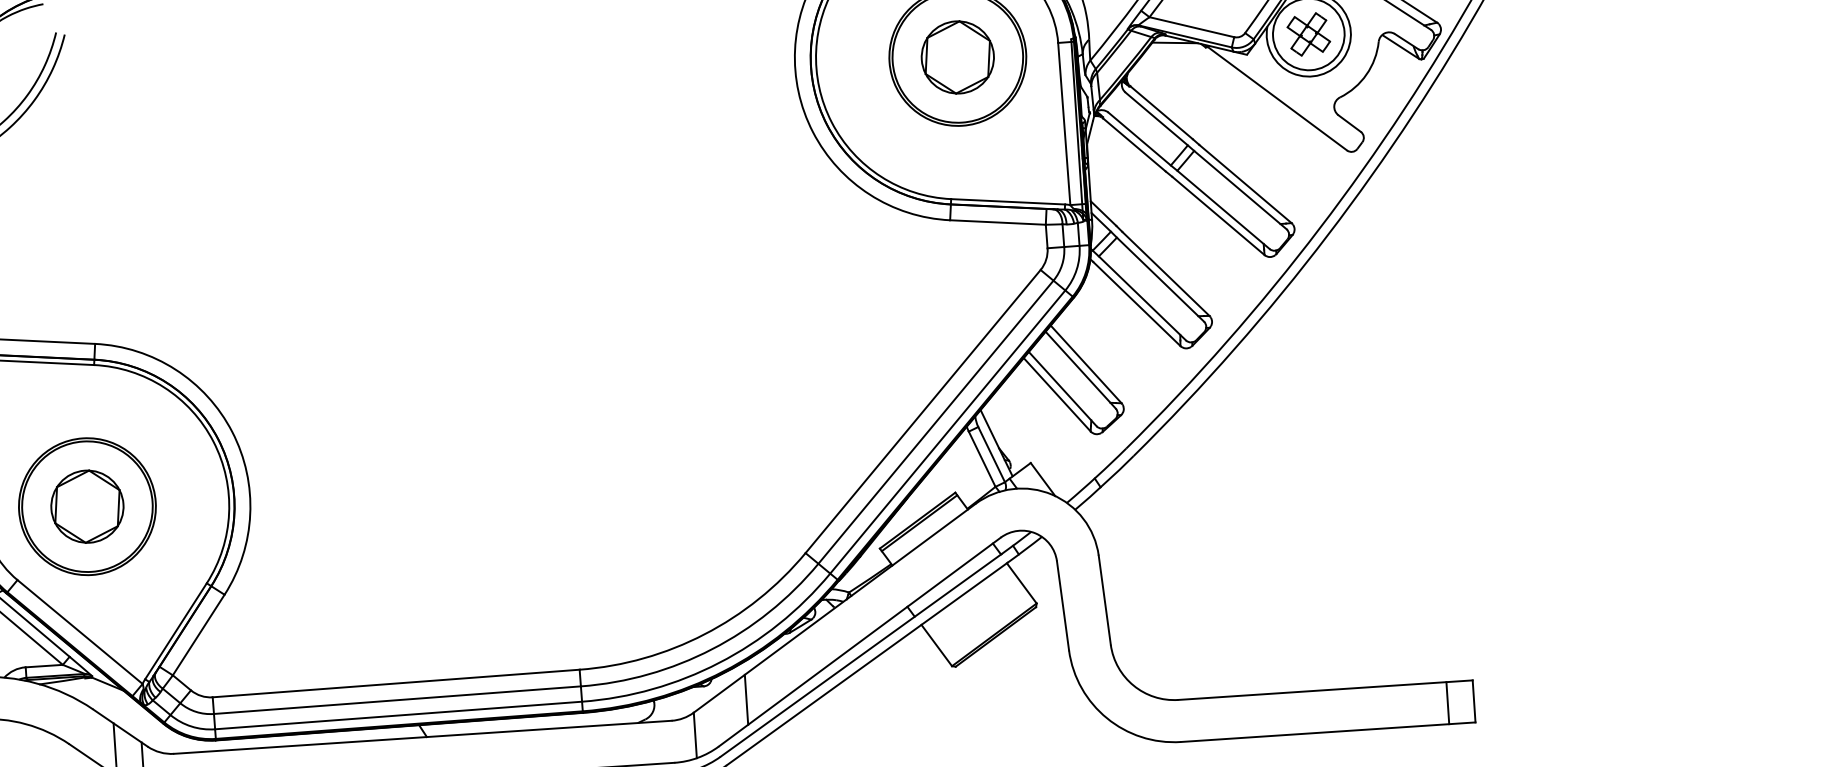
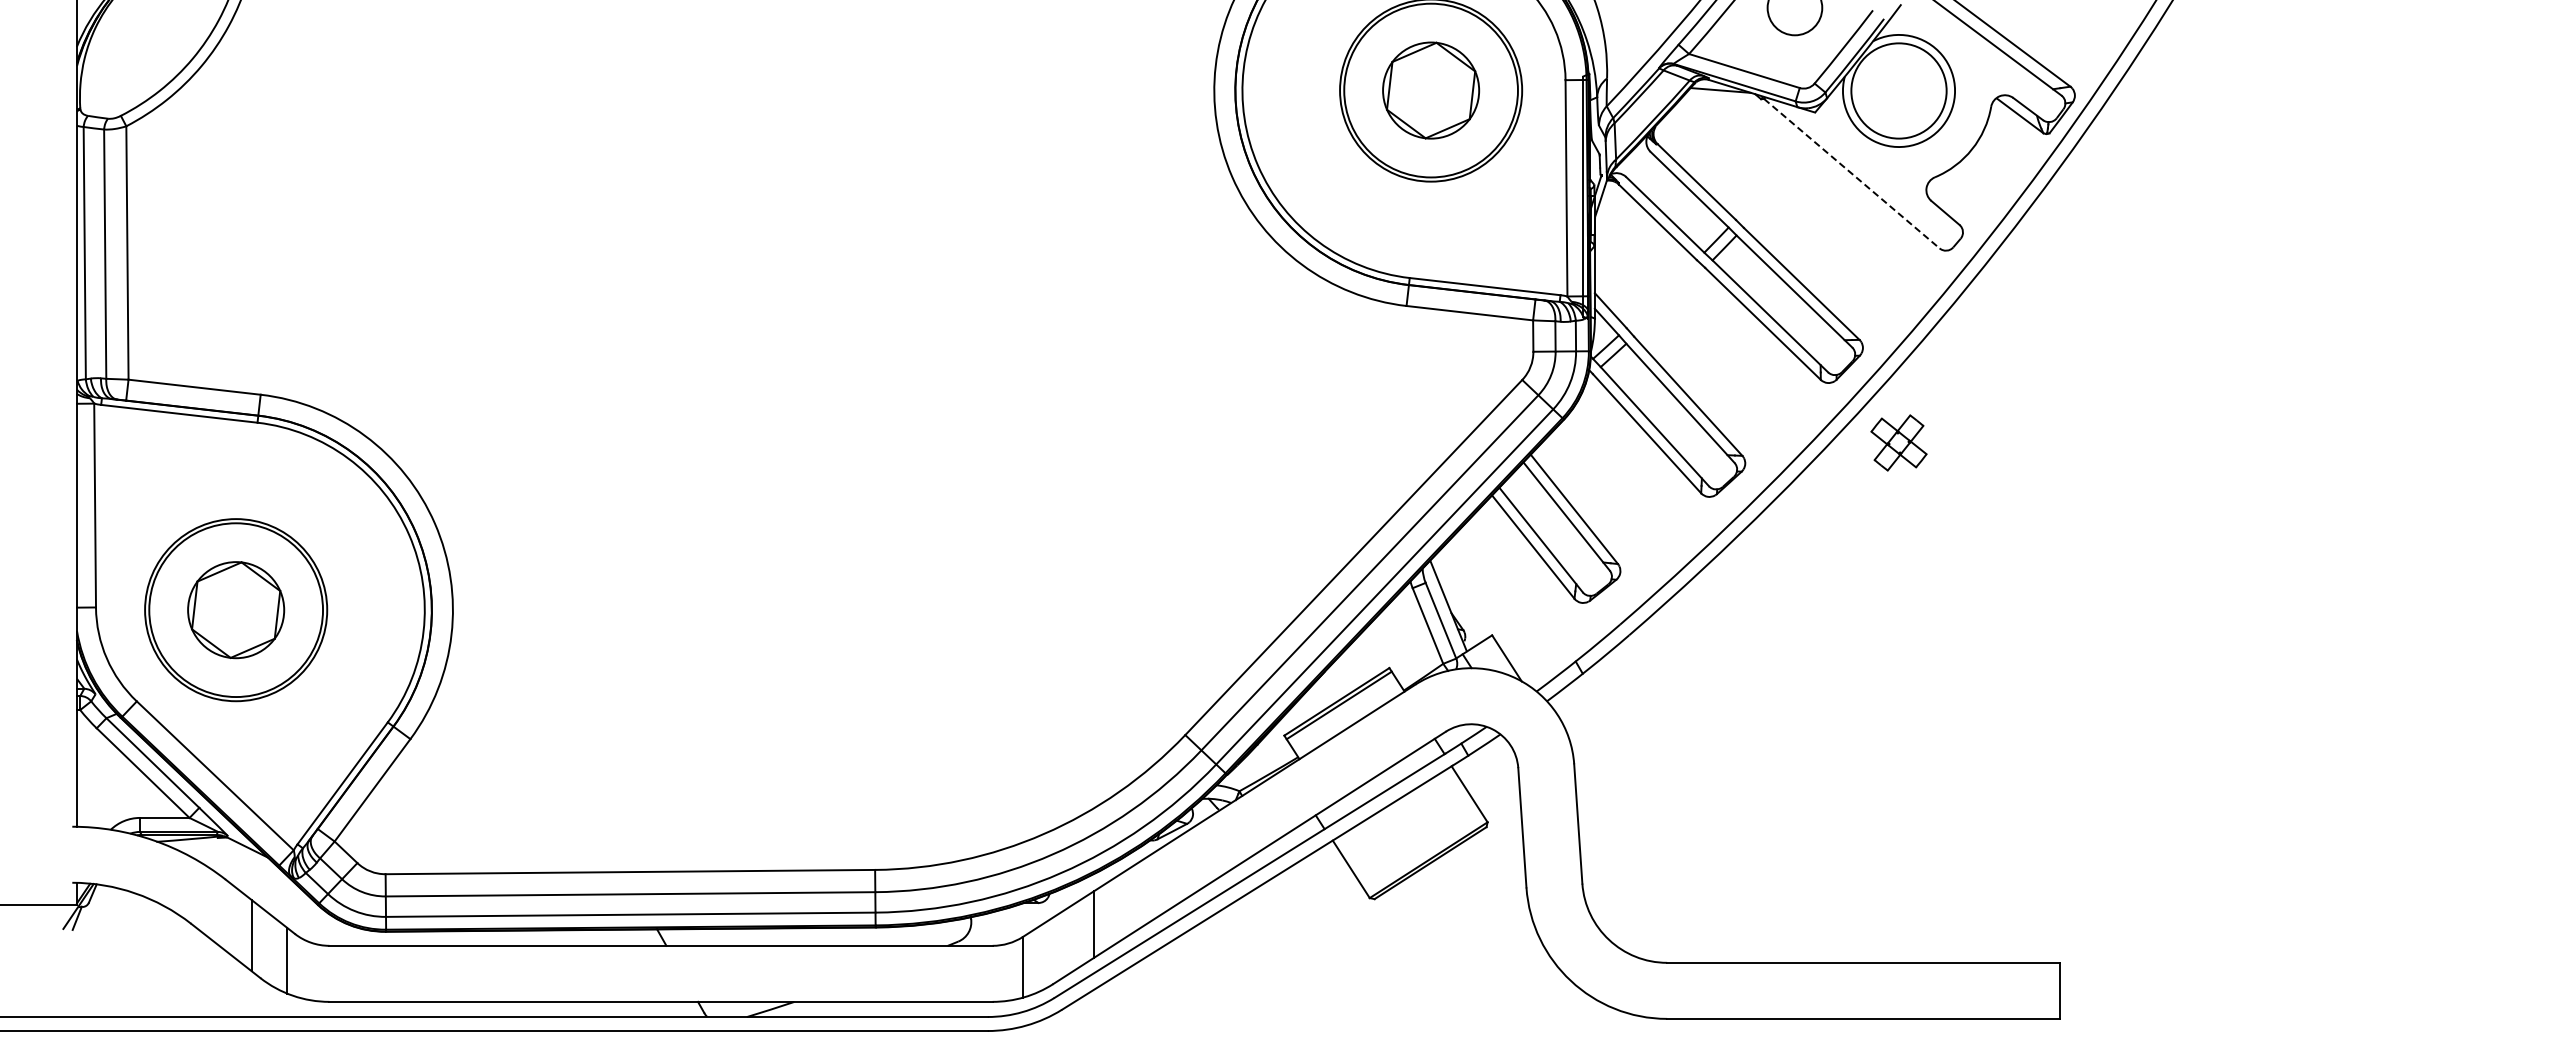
part: (1308, 34) -> (1898, 442), moved
line: (1278, 98) -> (1852, 173), solid -> dashed
line: (1447, 702) -> (2024, 990), removed

